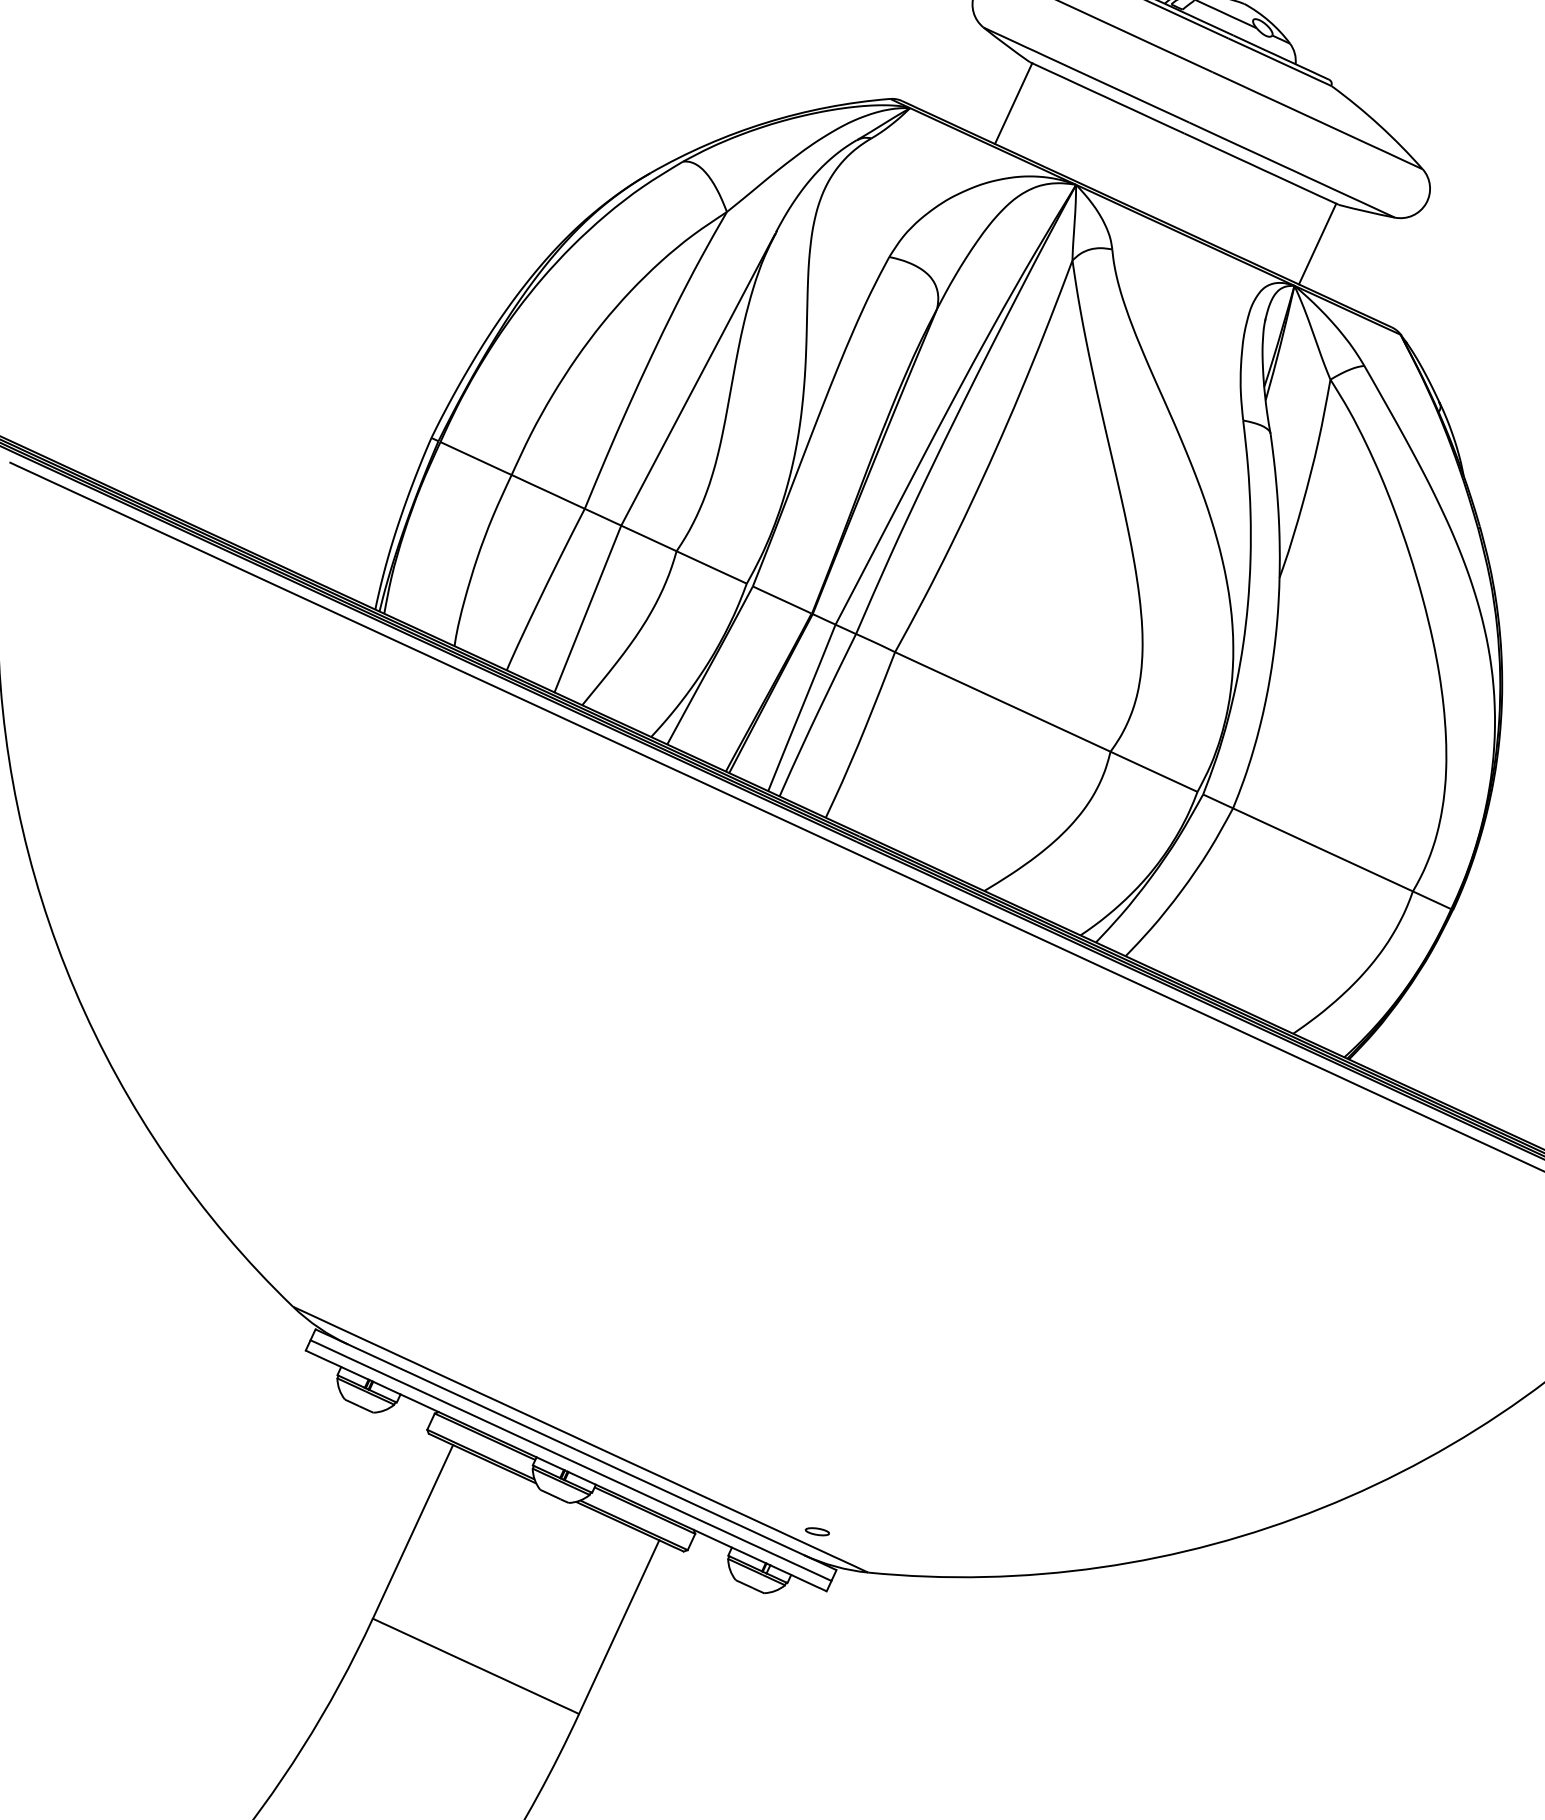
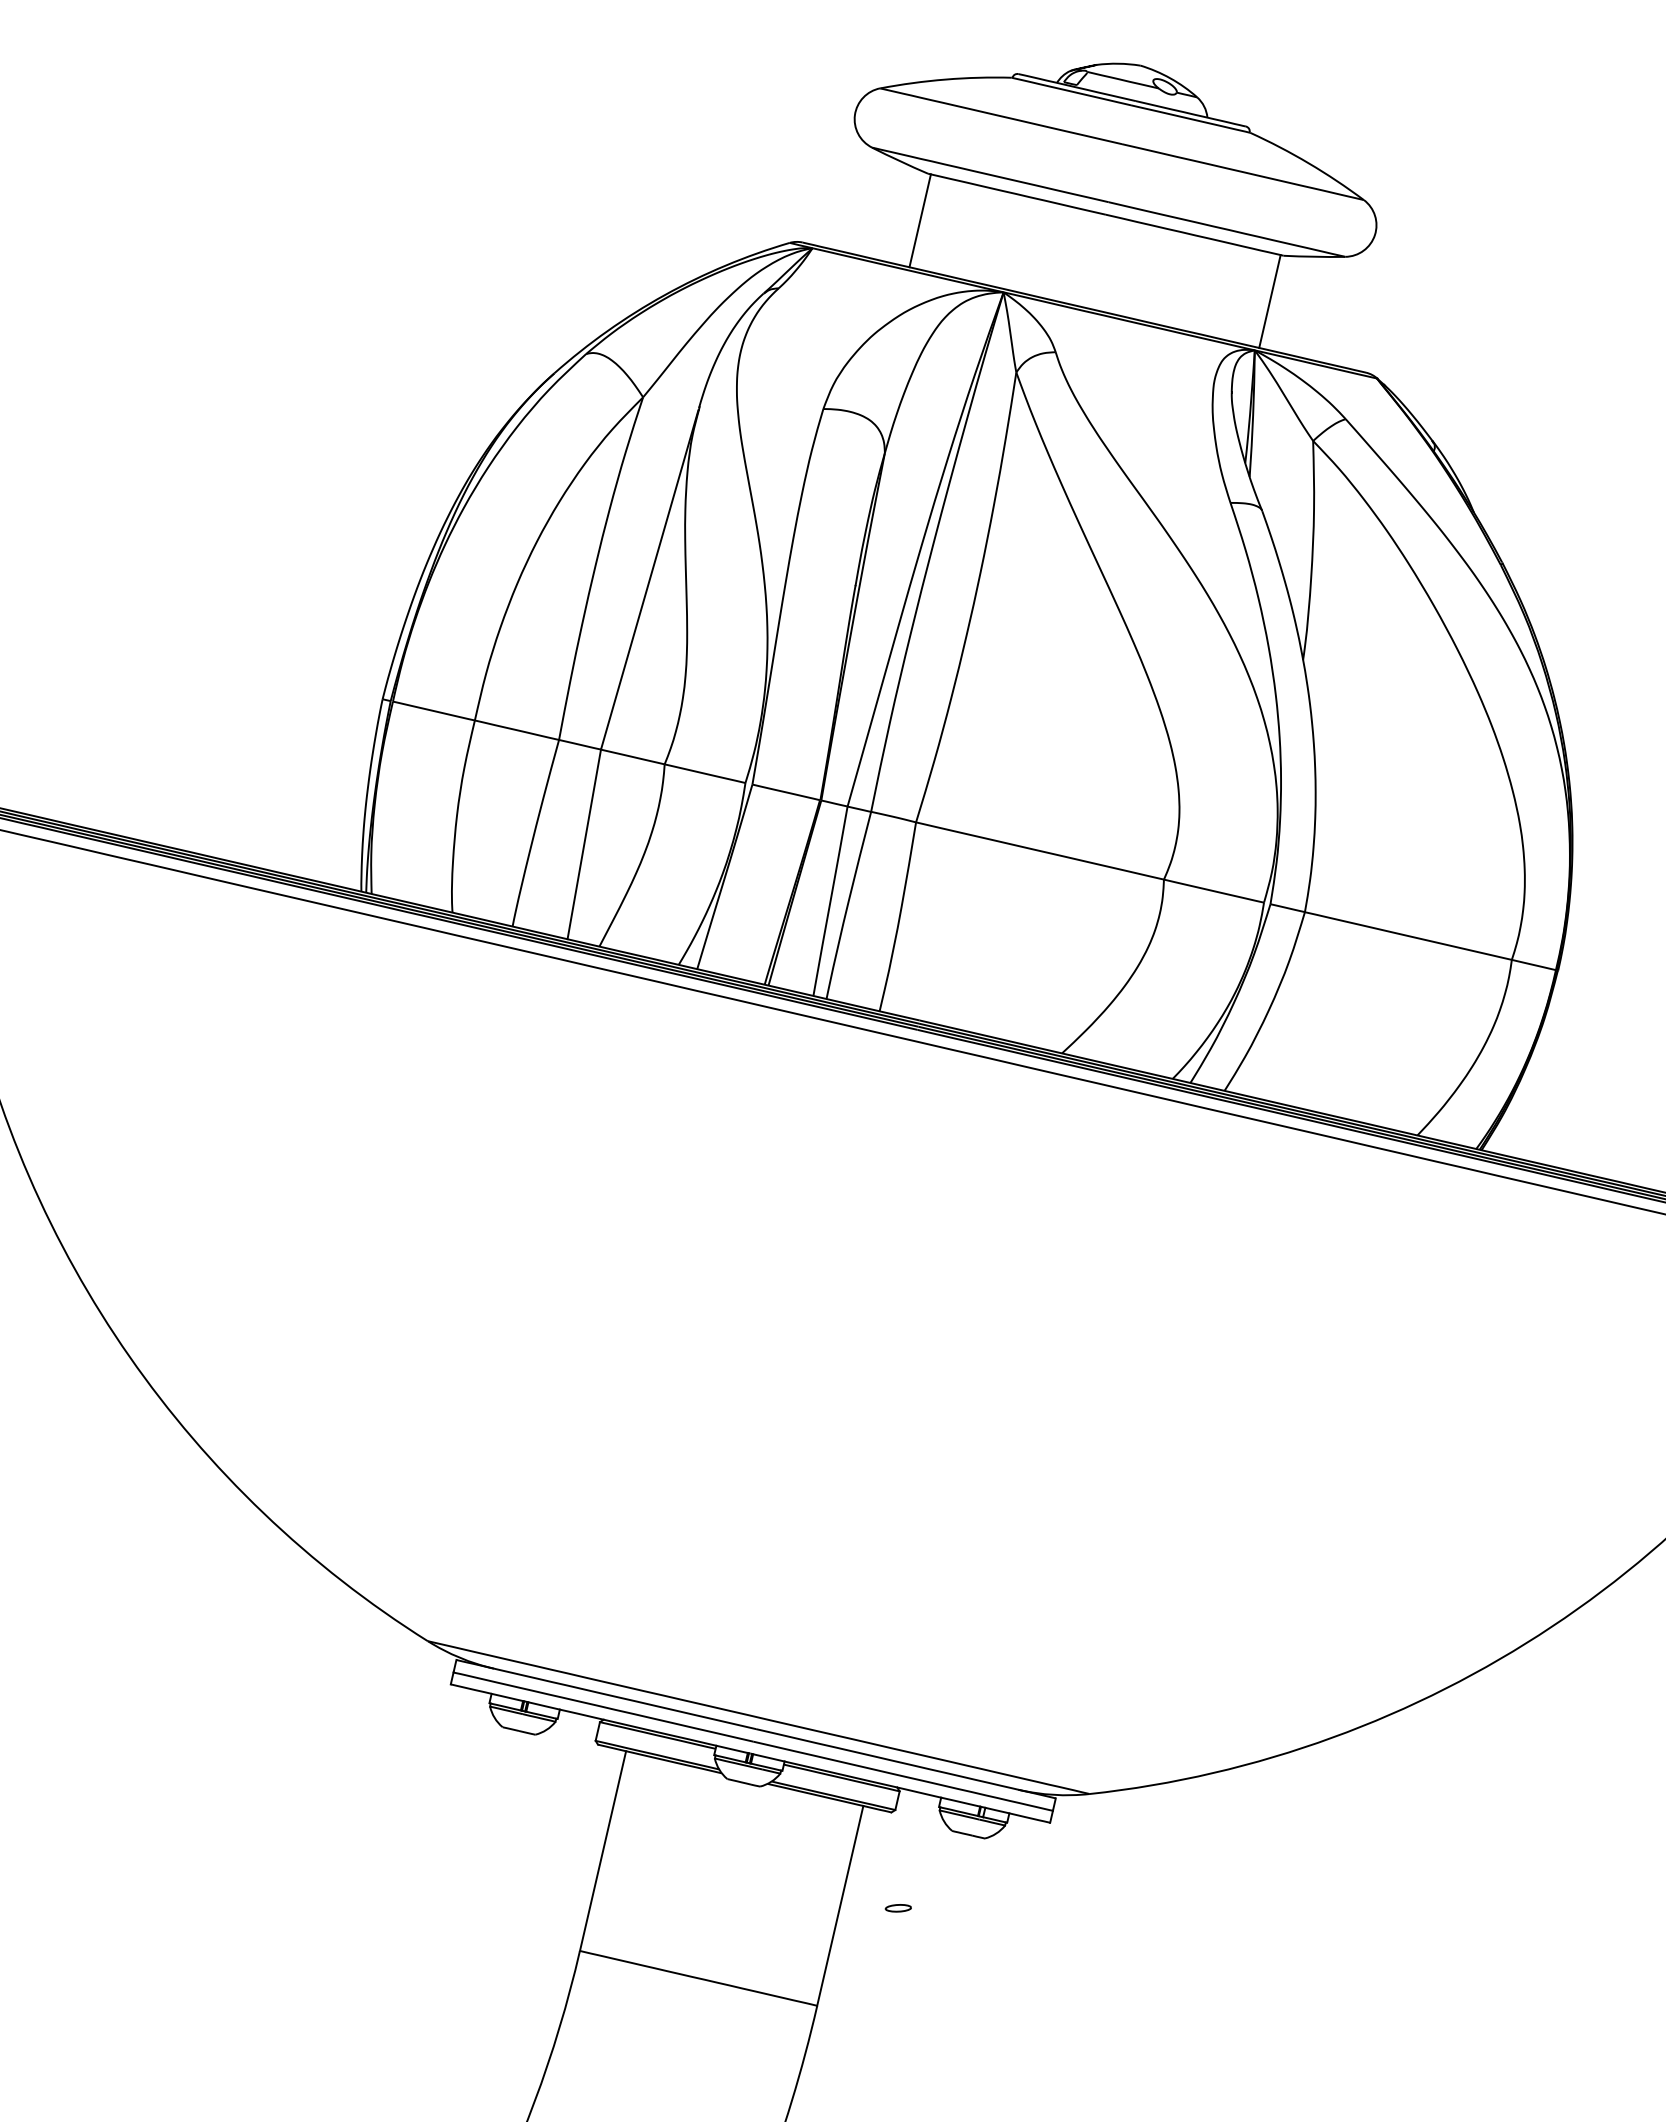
part: (816, 1531) -> (897, 1908), moved

